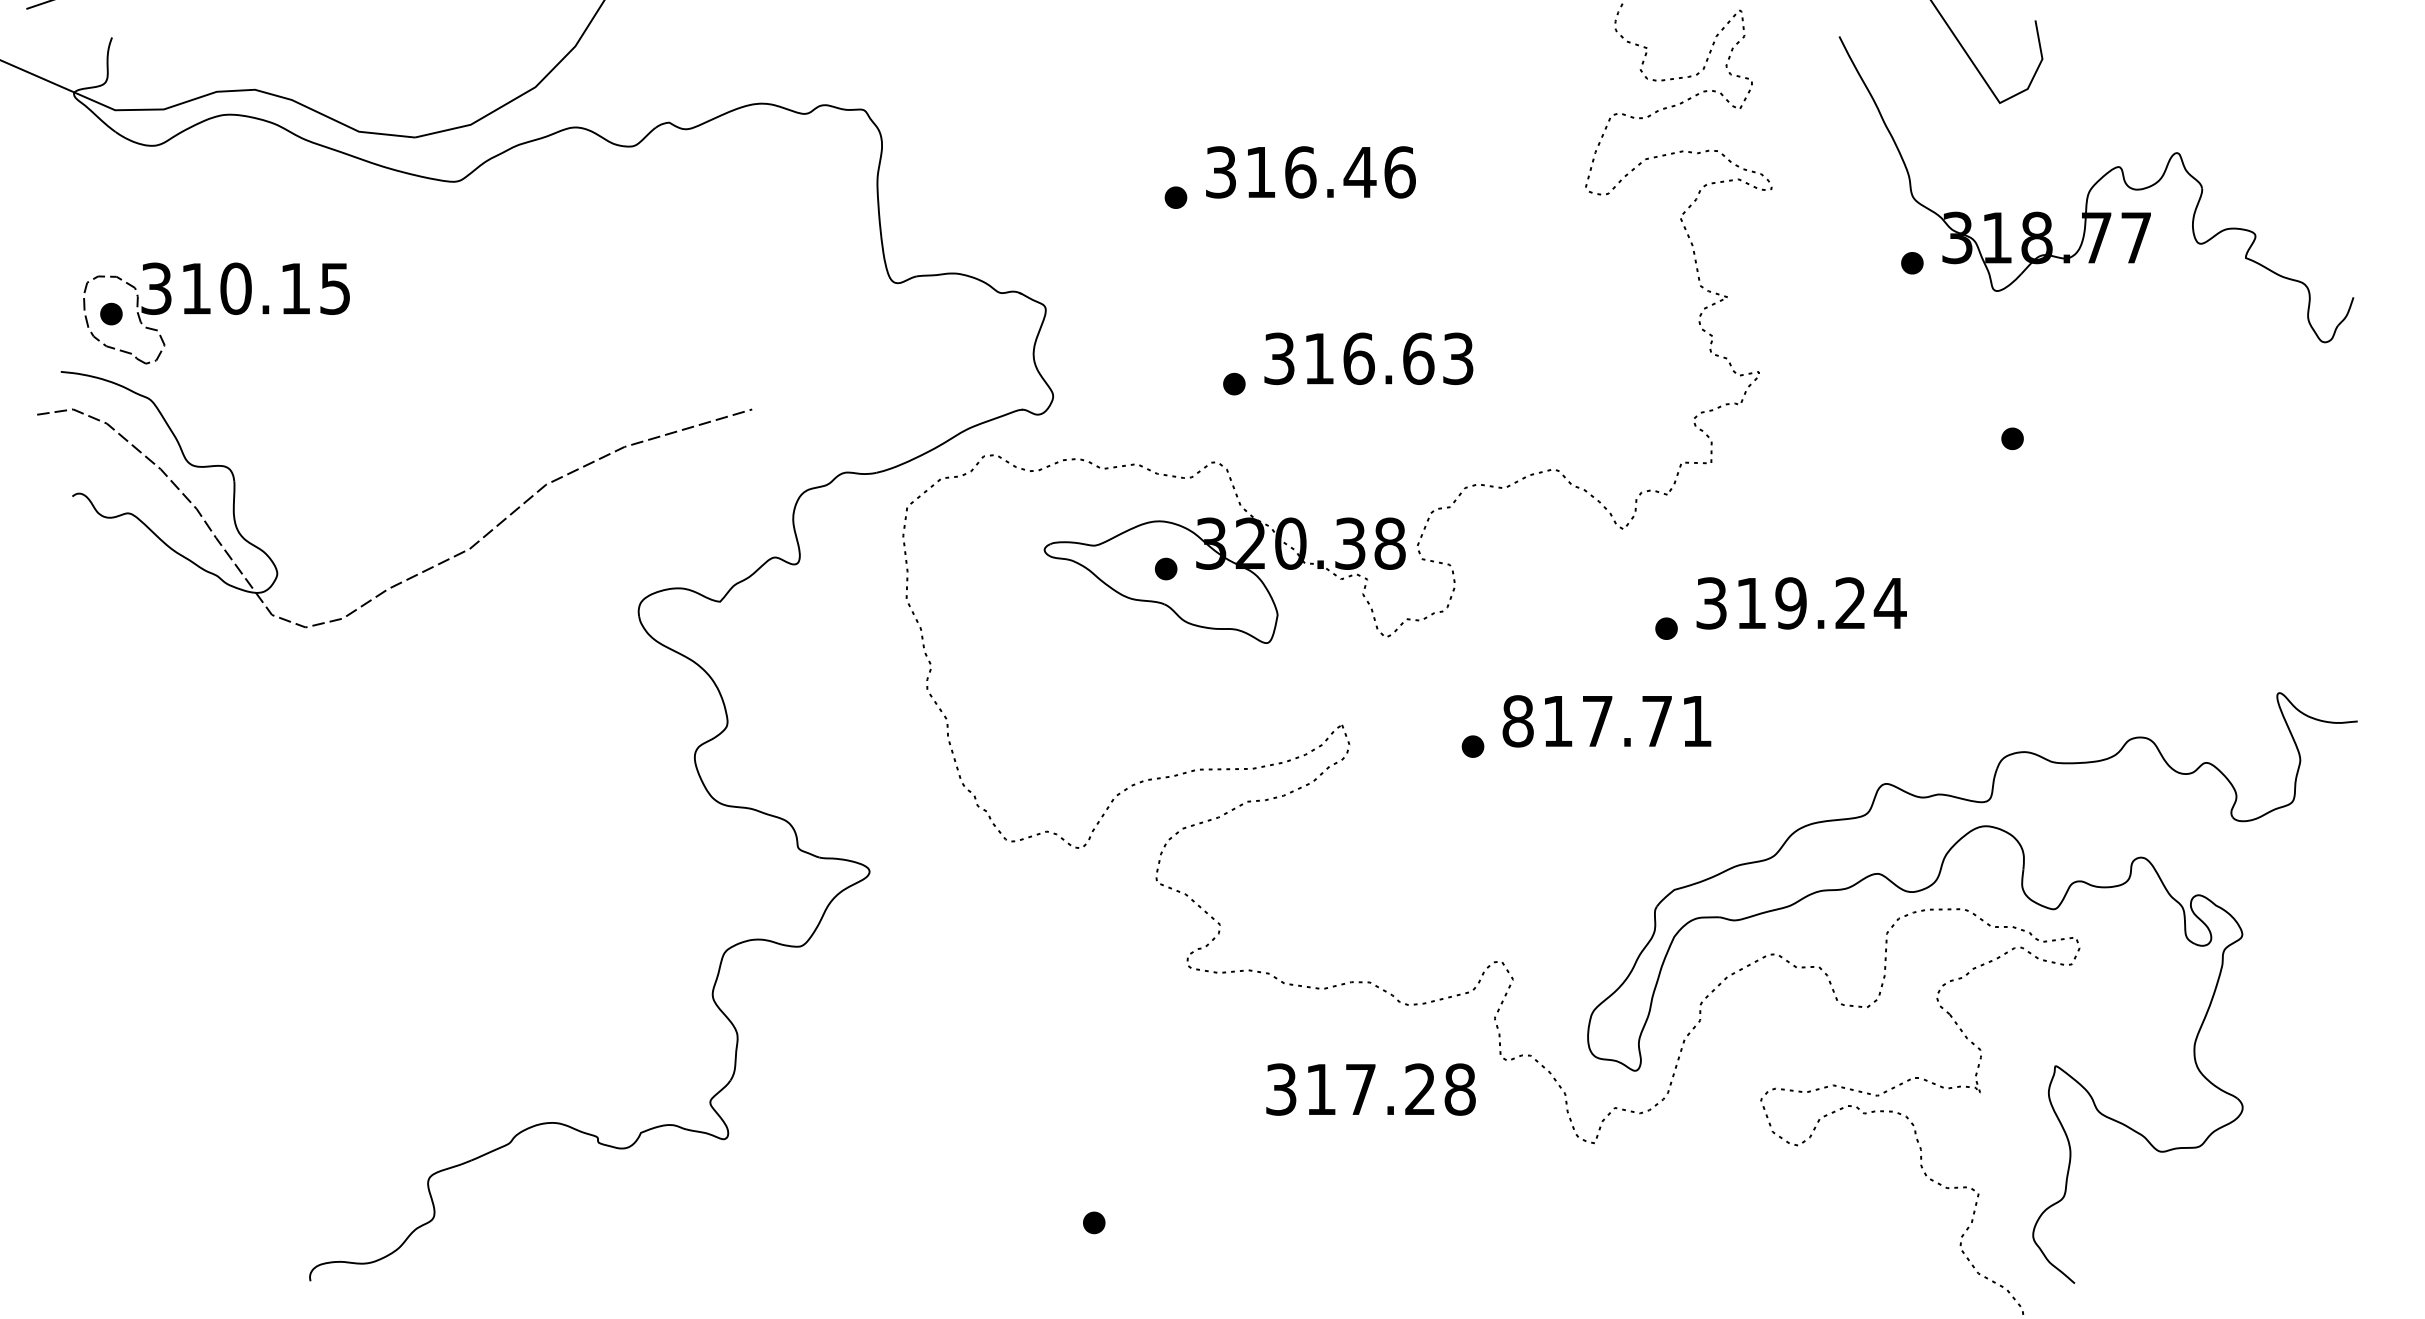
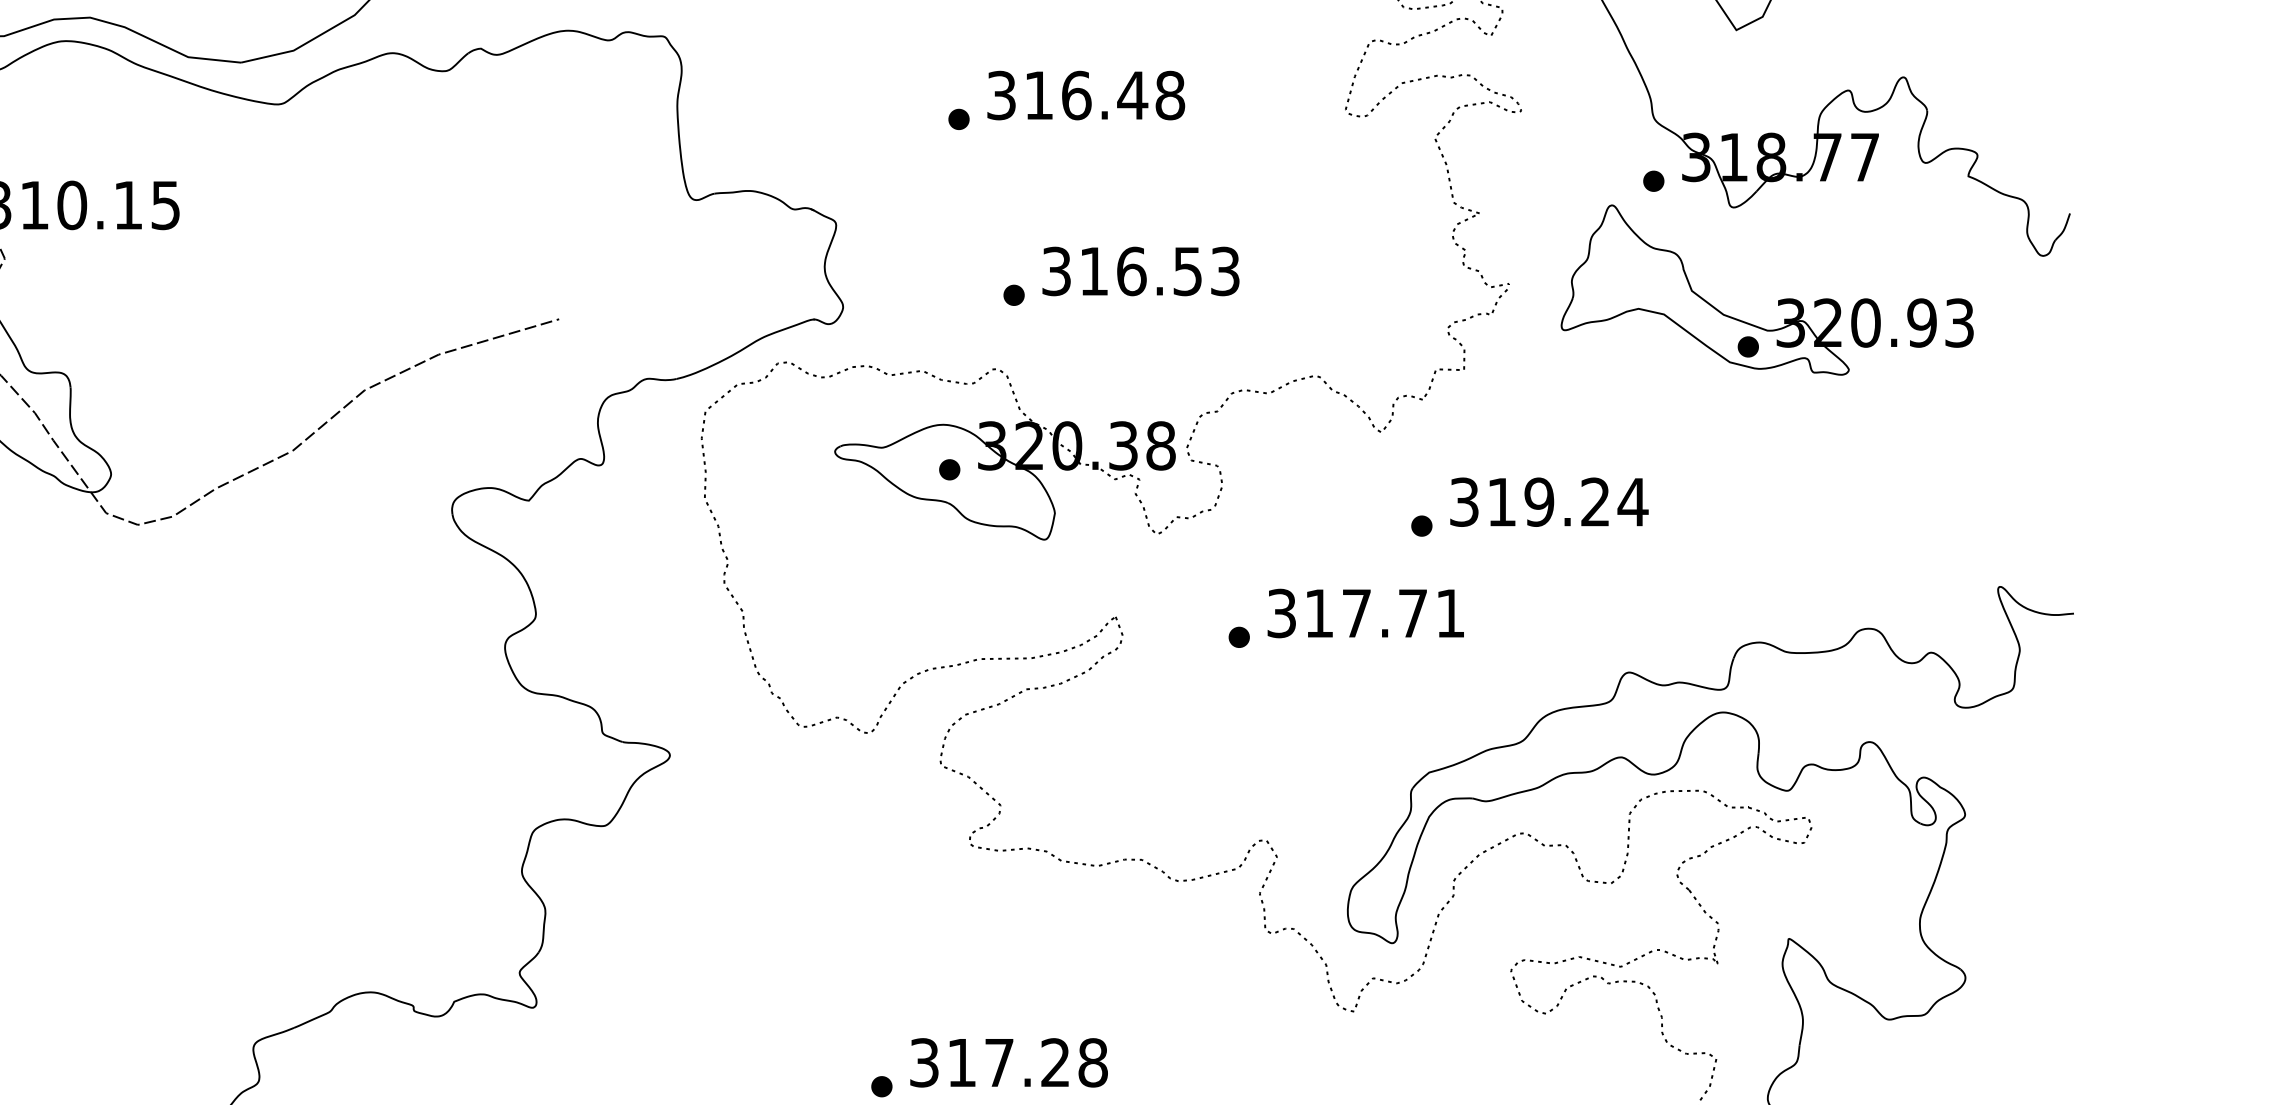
text: (1399, 172) -> (1169, 95), 316.46 -> 316.48
text: (1418, 358) -> (1187, 271), 316.63 -> 316.53
part: (2044, 389) -> (1778, 300), added
text: (1517, 721) -> (1281, 613), 817.71 -> 317.71
text: (1370, 1089) -> (1008, 1062), moved

